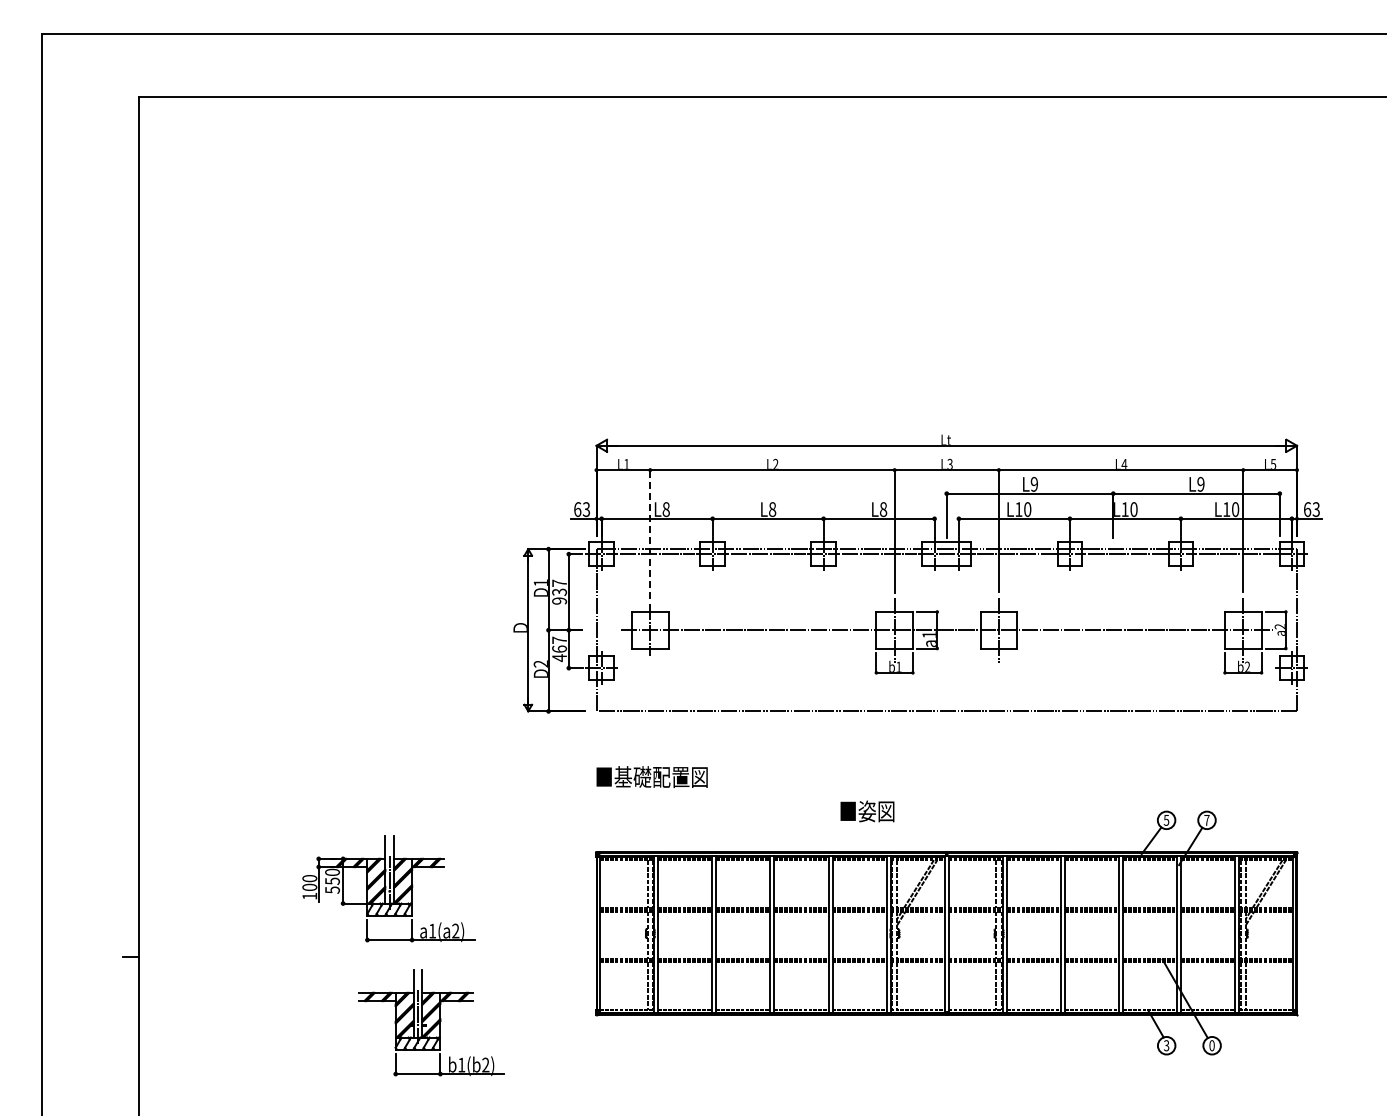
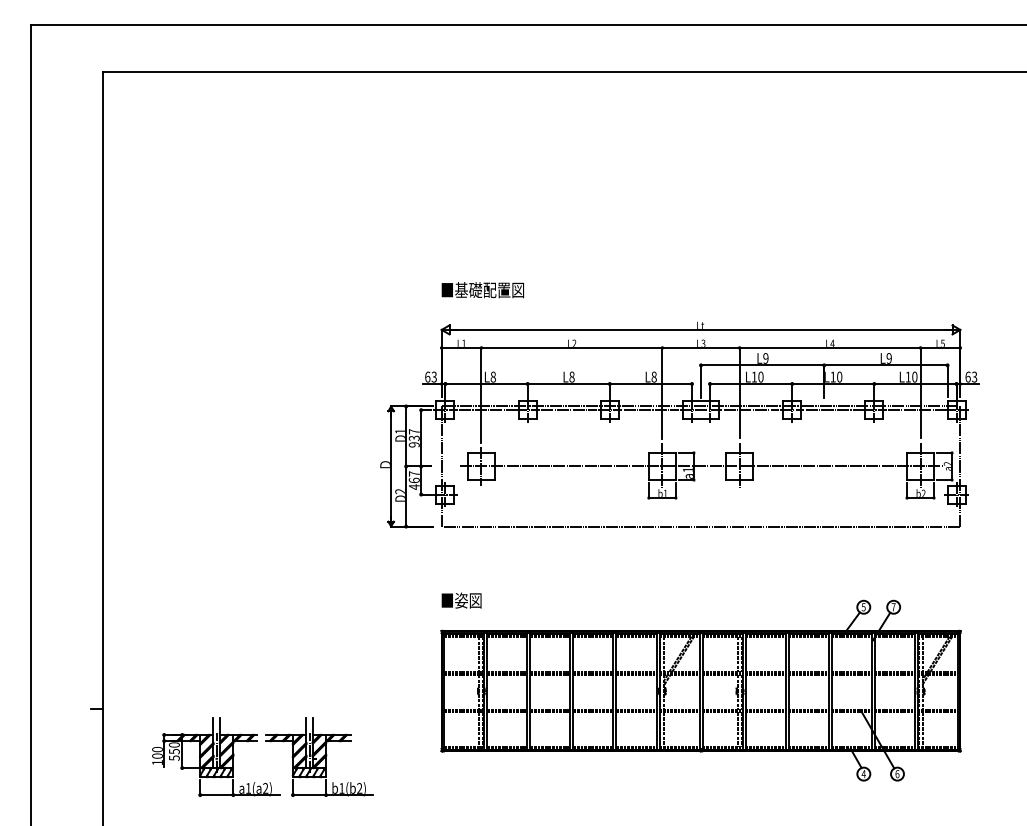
line: (650, 533) -> (481, 394), dashed -> solid
text: (651, 776) -> (482, 289), moved
text: (867, 811) -> (461, 600), moved
part: (388, 888) -> (215, 756), moved
text: (1166, 1045) -> (863, 773), 3 -> 4
text: (1211, 1045) -> (897, 773), 0 -> 6

